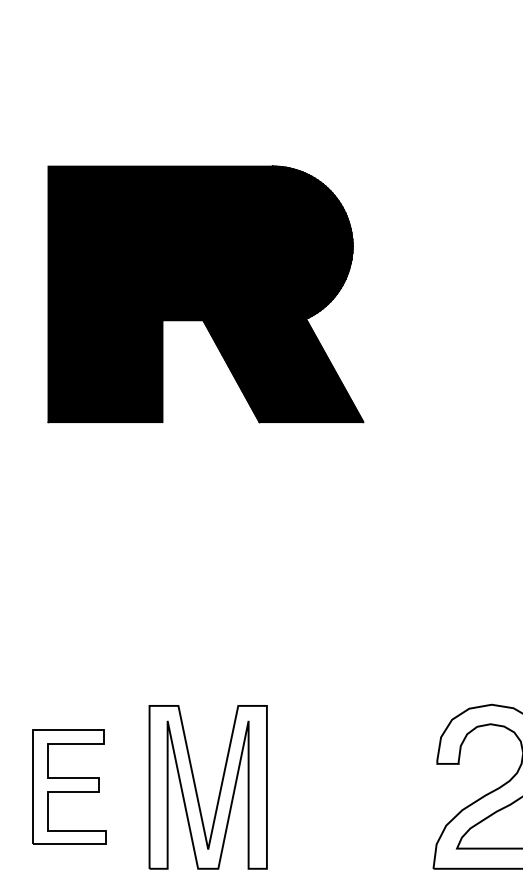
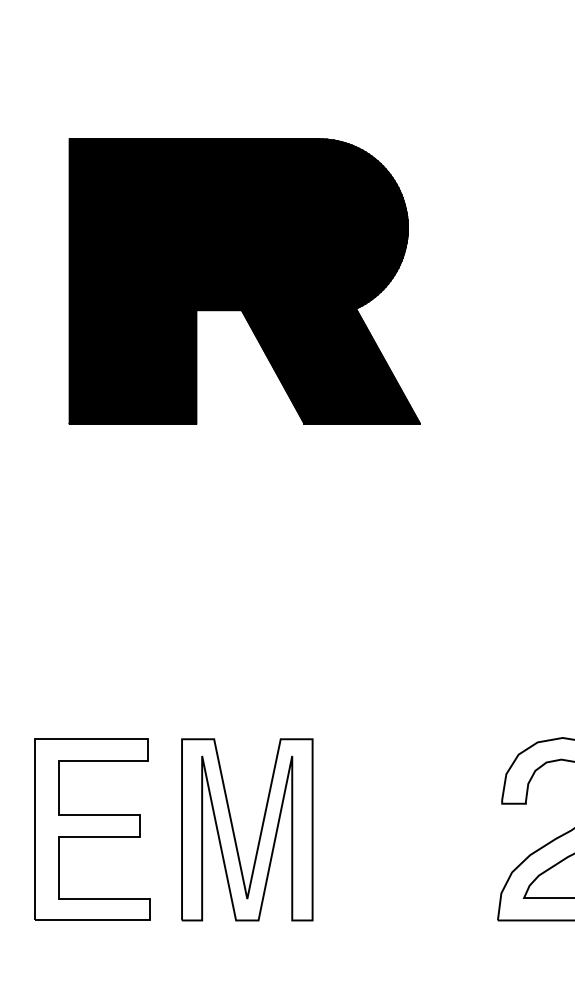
part: (69, 787) -> (92, 830), size x1.43

